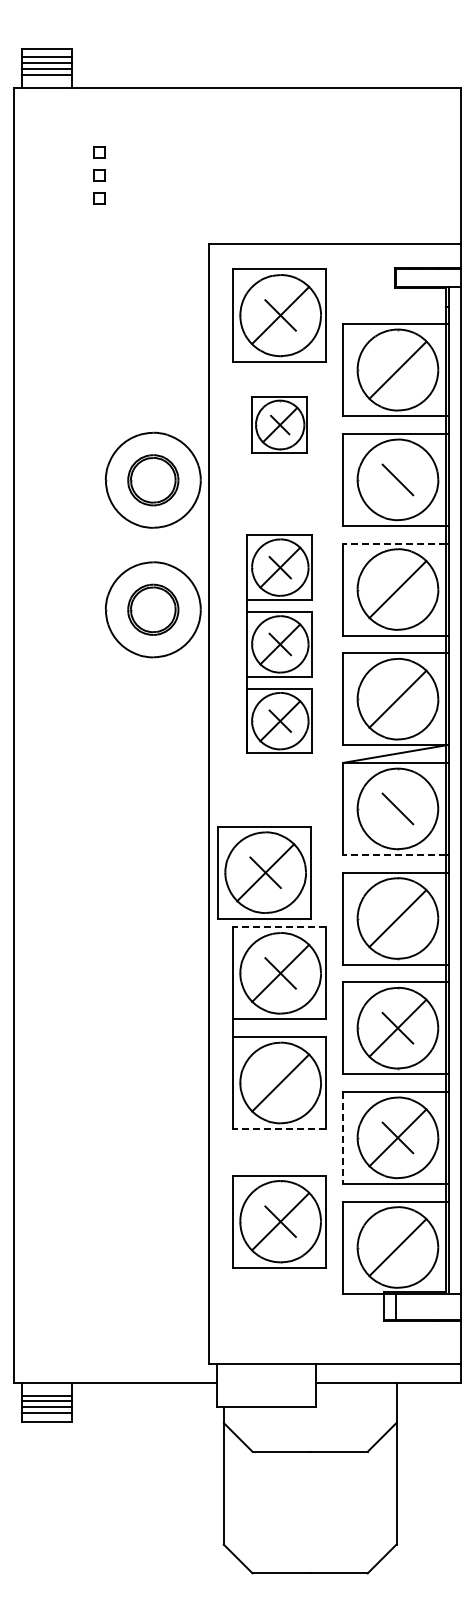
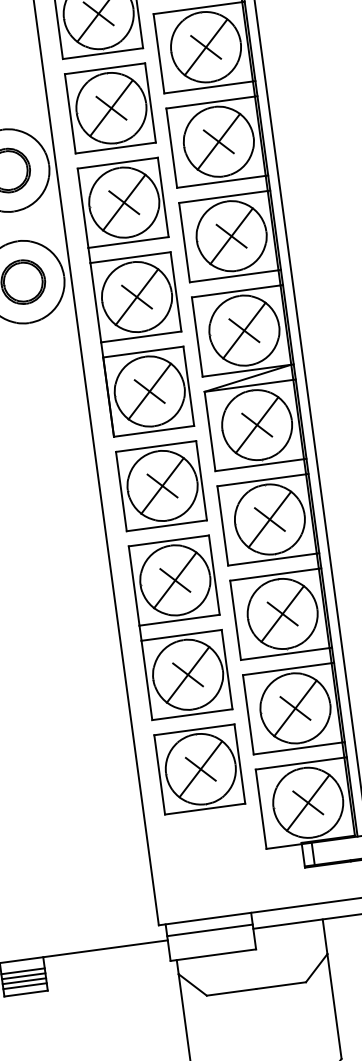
line: (397, 370) -> (205, 47), added
part: (279, 424) -> (110, 107), size x1.67
line: (397, 479) -> (218, 141), added
line: (394, 543) -> (223, 196), dashed -> solid
line: (397, 589) -> (231, 236), added
part: (279, 644) -> (136, 297), size x1.43
line: (397, 699) -> (244, 330), added
line: (397, 808) -> (256, 424), added
line: (394, 854) -> (259, 464), dashed -> solid
part: (264, 872) -> (161, 485), moved
line: (397, 918) -> (269, 519), added
line: (279, 927) -> (168, 541), dashed -> solid
line: (280, 1082) -> (187, 674), added
line: (279, 1129) -> (192, 714), dashed -> solid
line: (343, 1138) -> (248, 715), dashed -> solid
part: (279, 1221) -> (199, 769), moved
line: (397, 1247) -> (307, 802), added
line: (265, 1377) -> (209, 930), added

